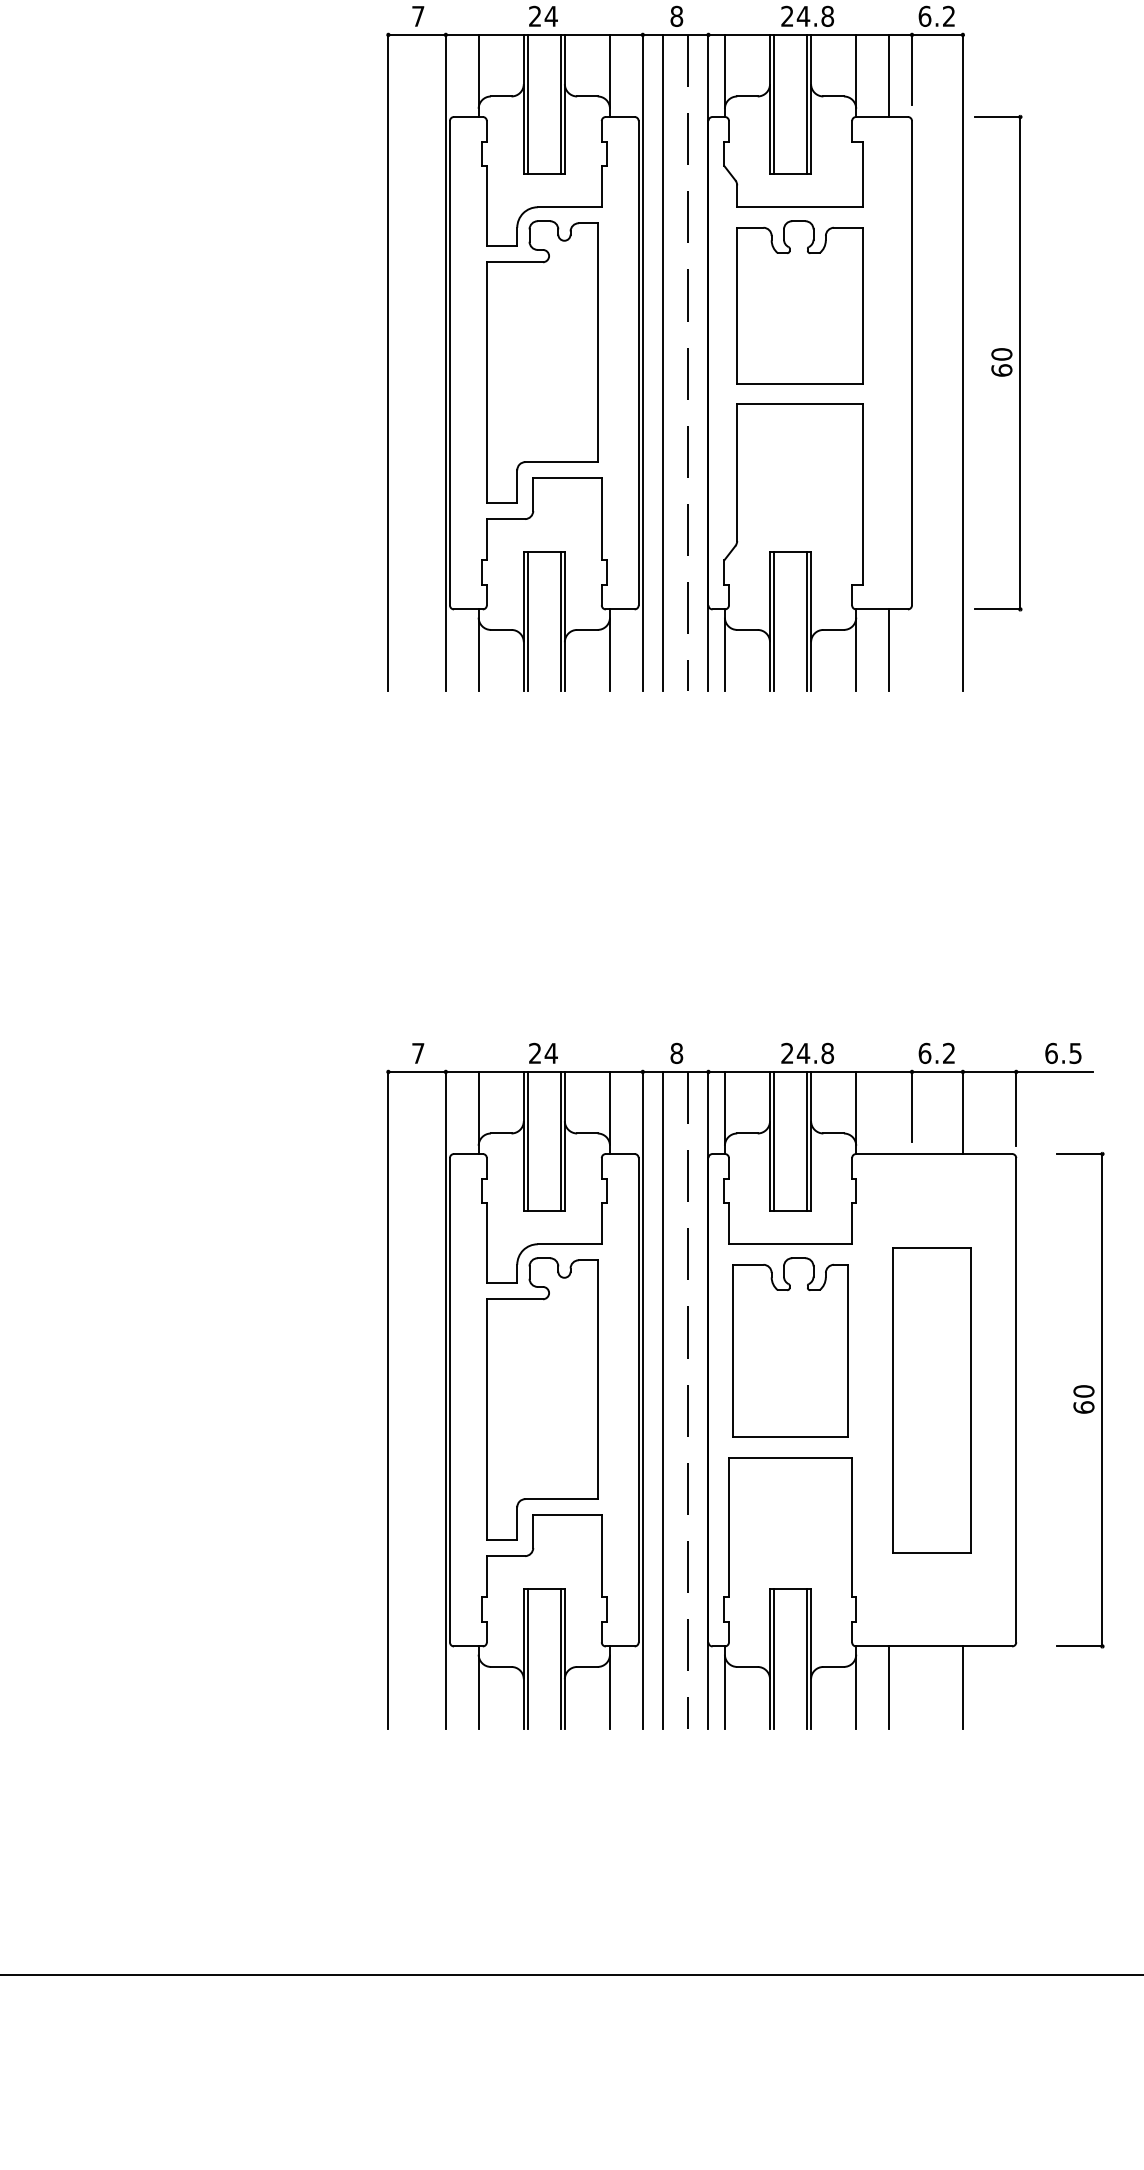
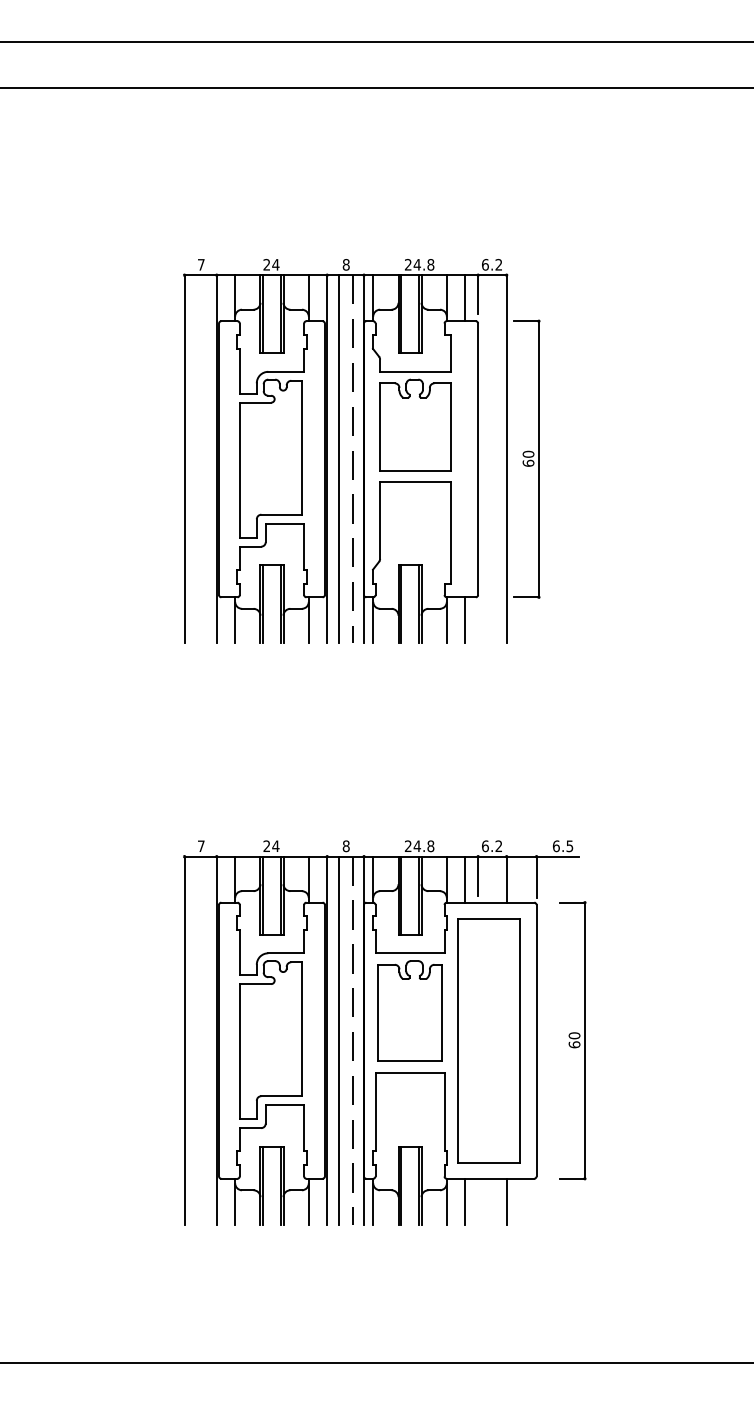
line: (889, 1112) -> (465, 879), added
part: (930, 1399) -> (488, 1040), size x1.43

